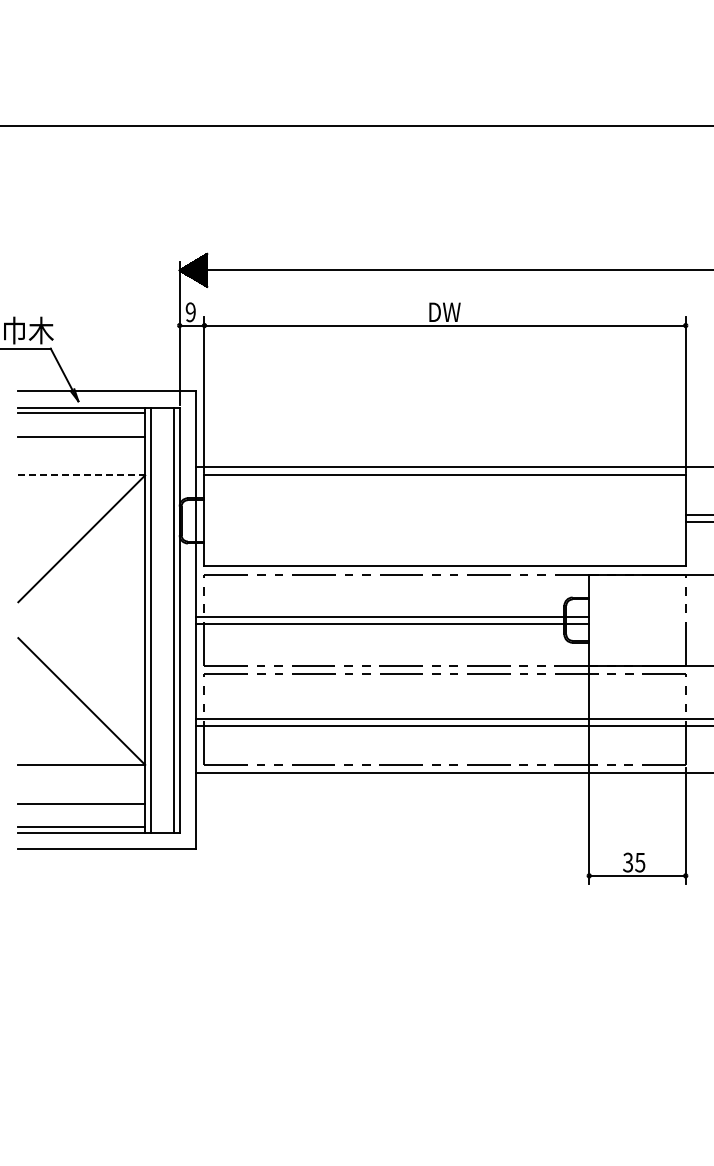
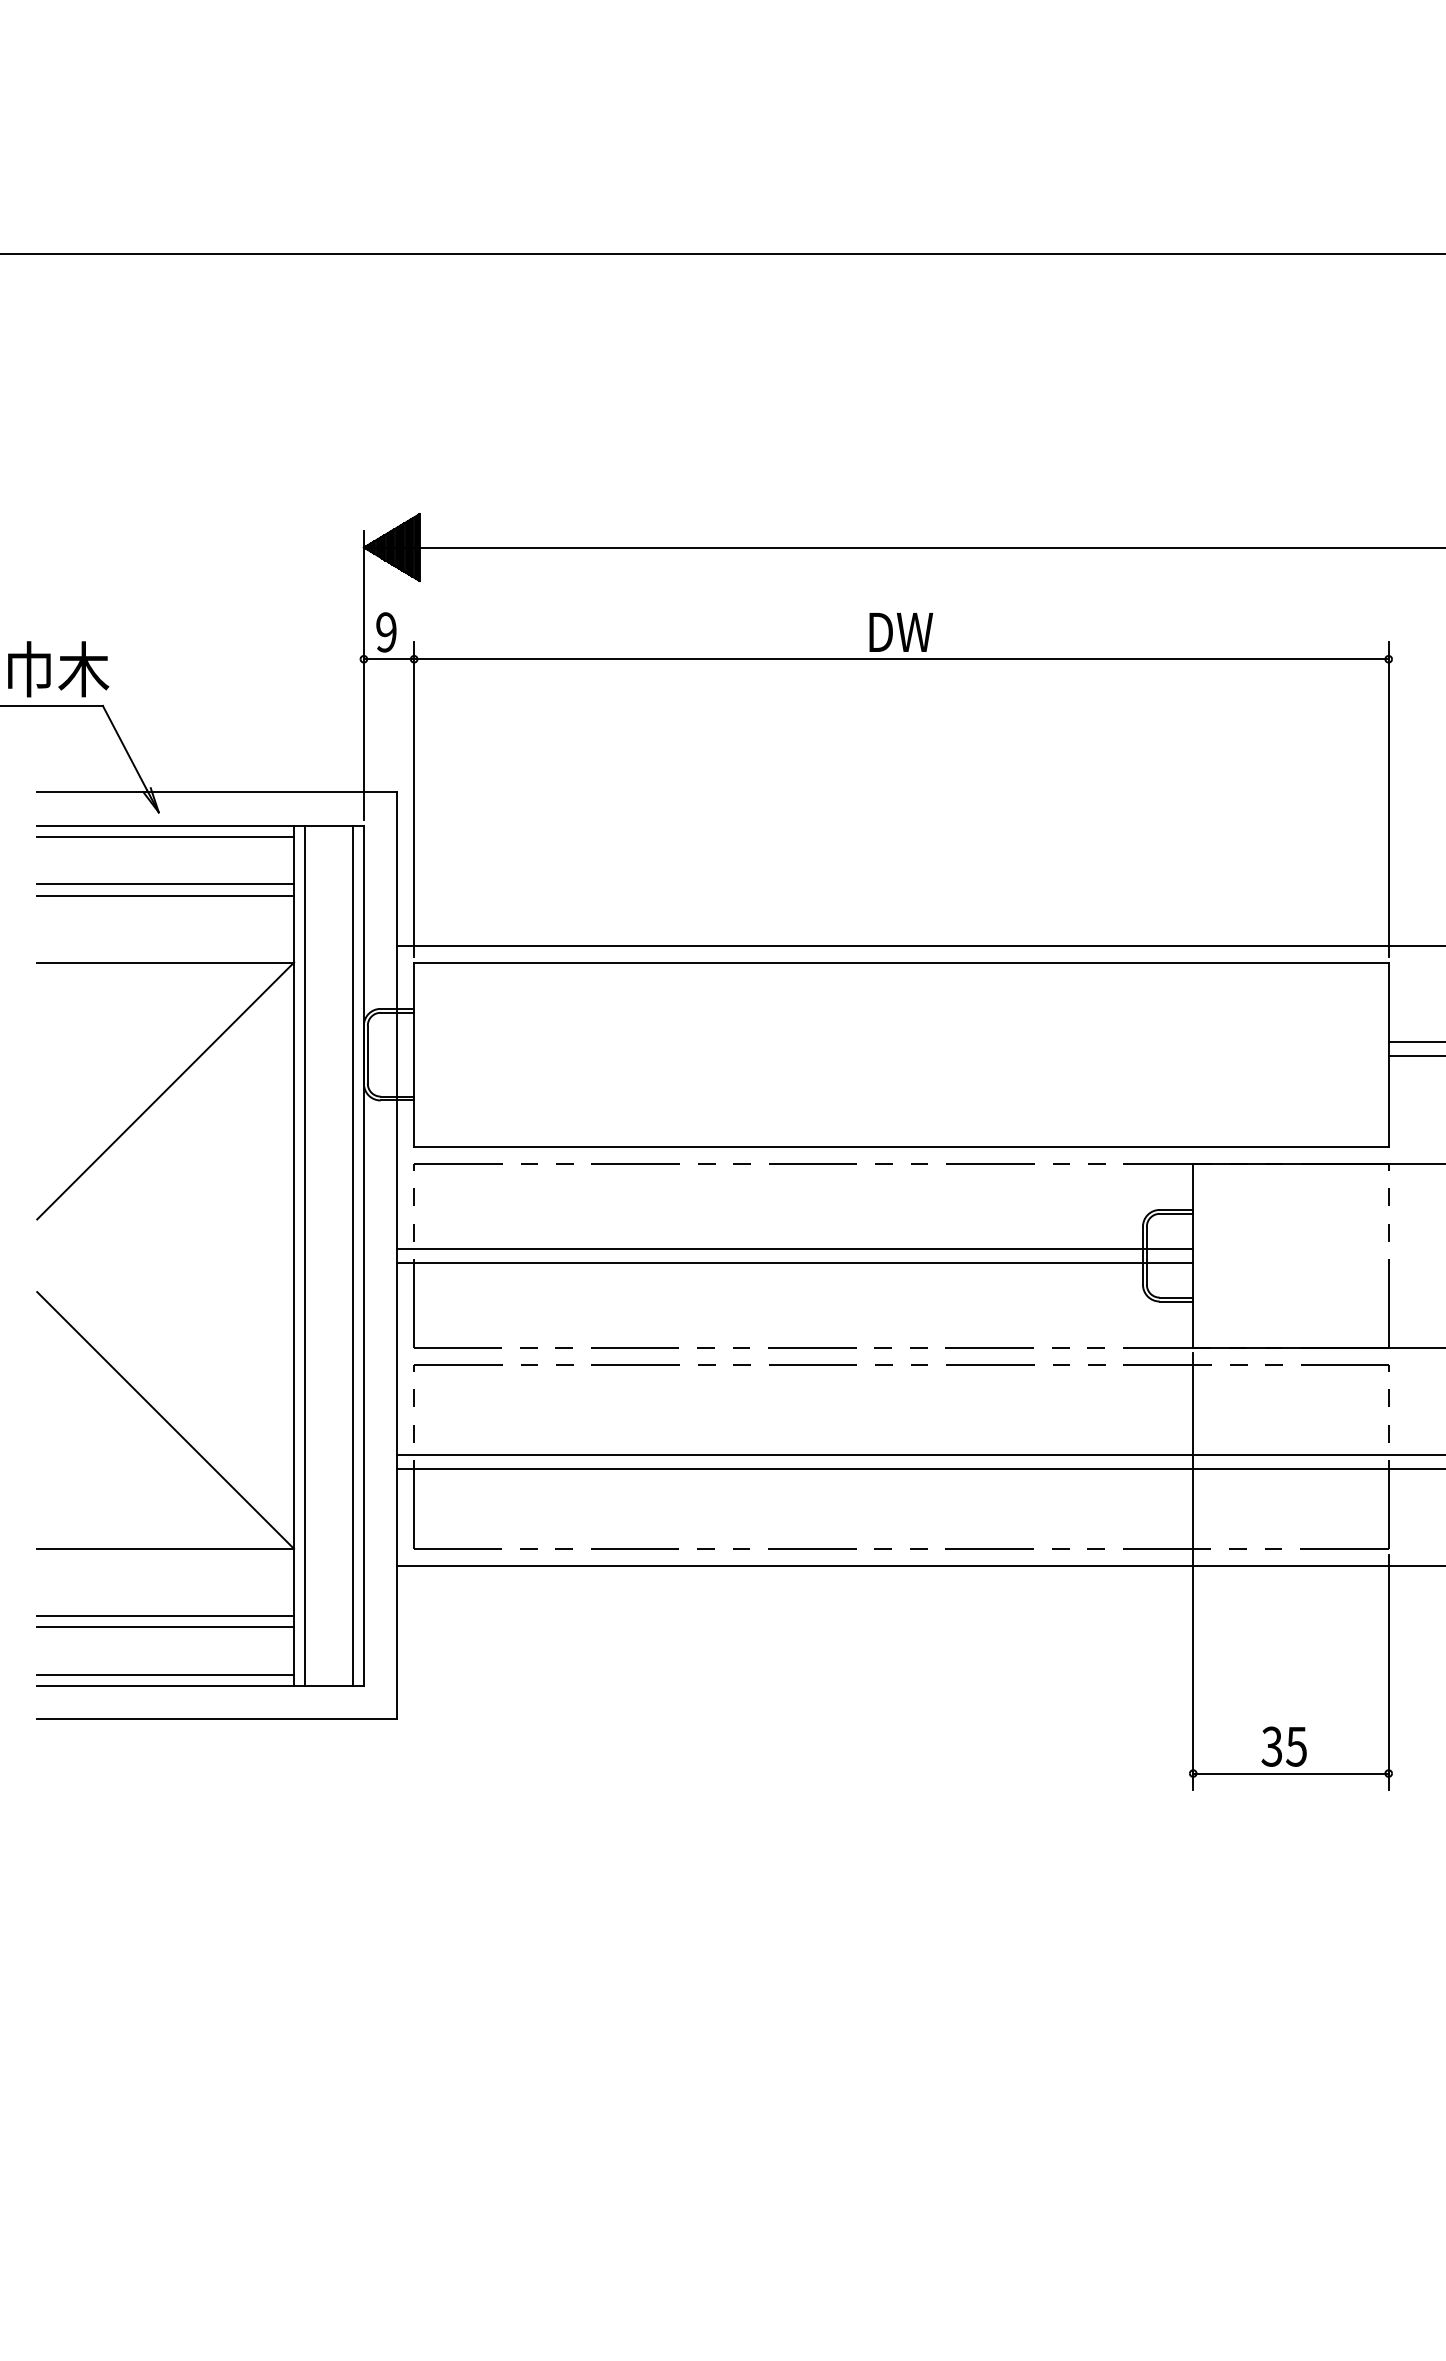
line: (81, 442) -> (165, 895), added
line: (82, 475) -> (167, 962), dashed -> solid
line: (81, 798) -> (165, 1616), added

